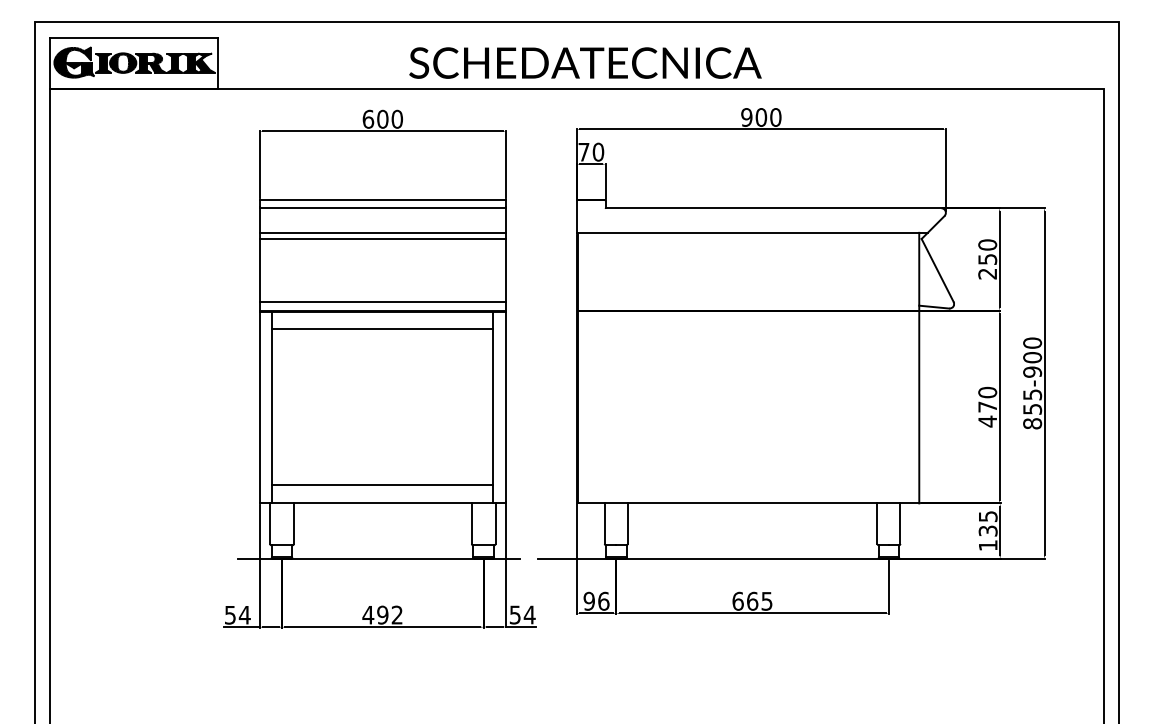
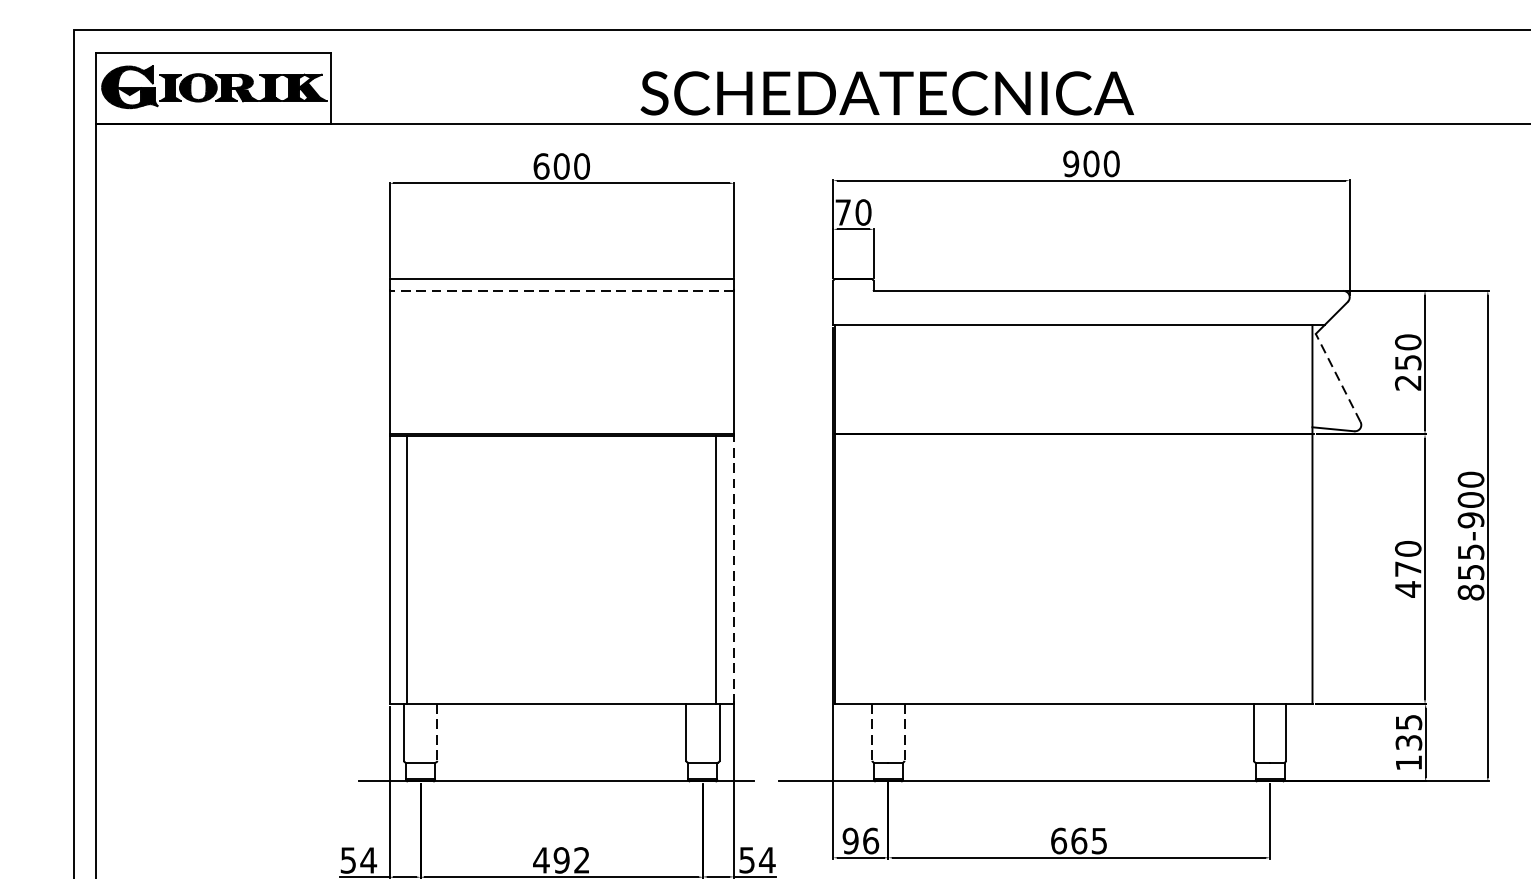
text: (585, 62) -> (887, 92), moved
line: (382, 208) -> (561, 291), solid -> dashed
line: (382, 232) -> (561, 324), removed
line: (382, 238) -> (561, 333), removed
line: (937, 269) -> (1337, 376), solid -> dashed
line: (382, 301) -> (561, 421), removed
line: (382, 329) -> (561, 460), removed
line: (505, 406) -> (733, 568), solid -> dashed
line: (382, 484) -> (561, 677), removed
line: (293, 524) -> (436, 733), solid -> dashed
line: (604, 524) -> (871, 733), solid -> dashed
line: (627, 524) -> (904, 733), solid -> dashed

